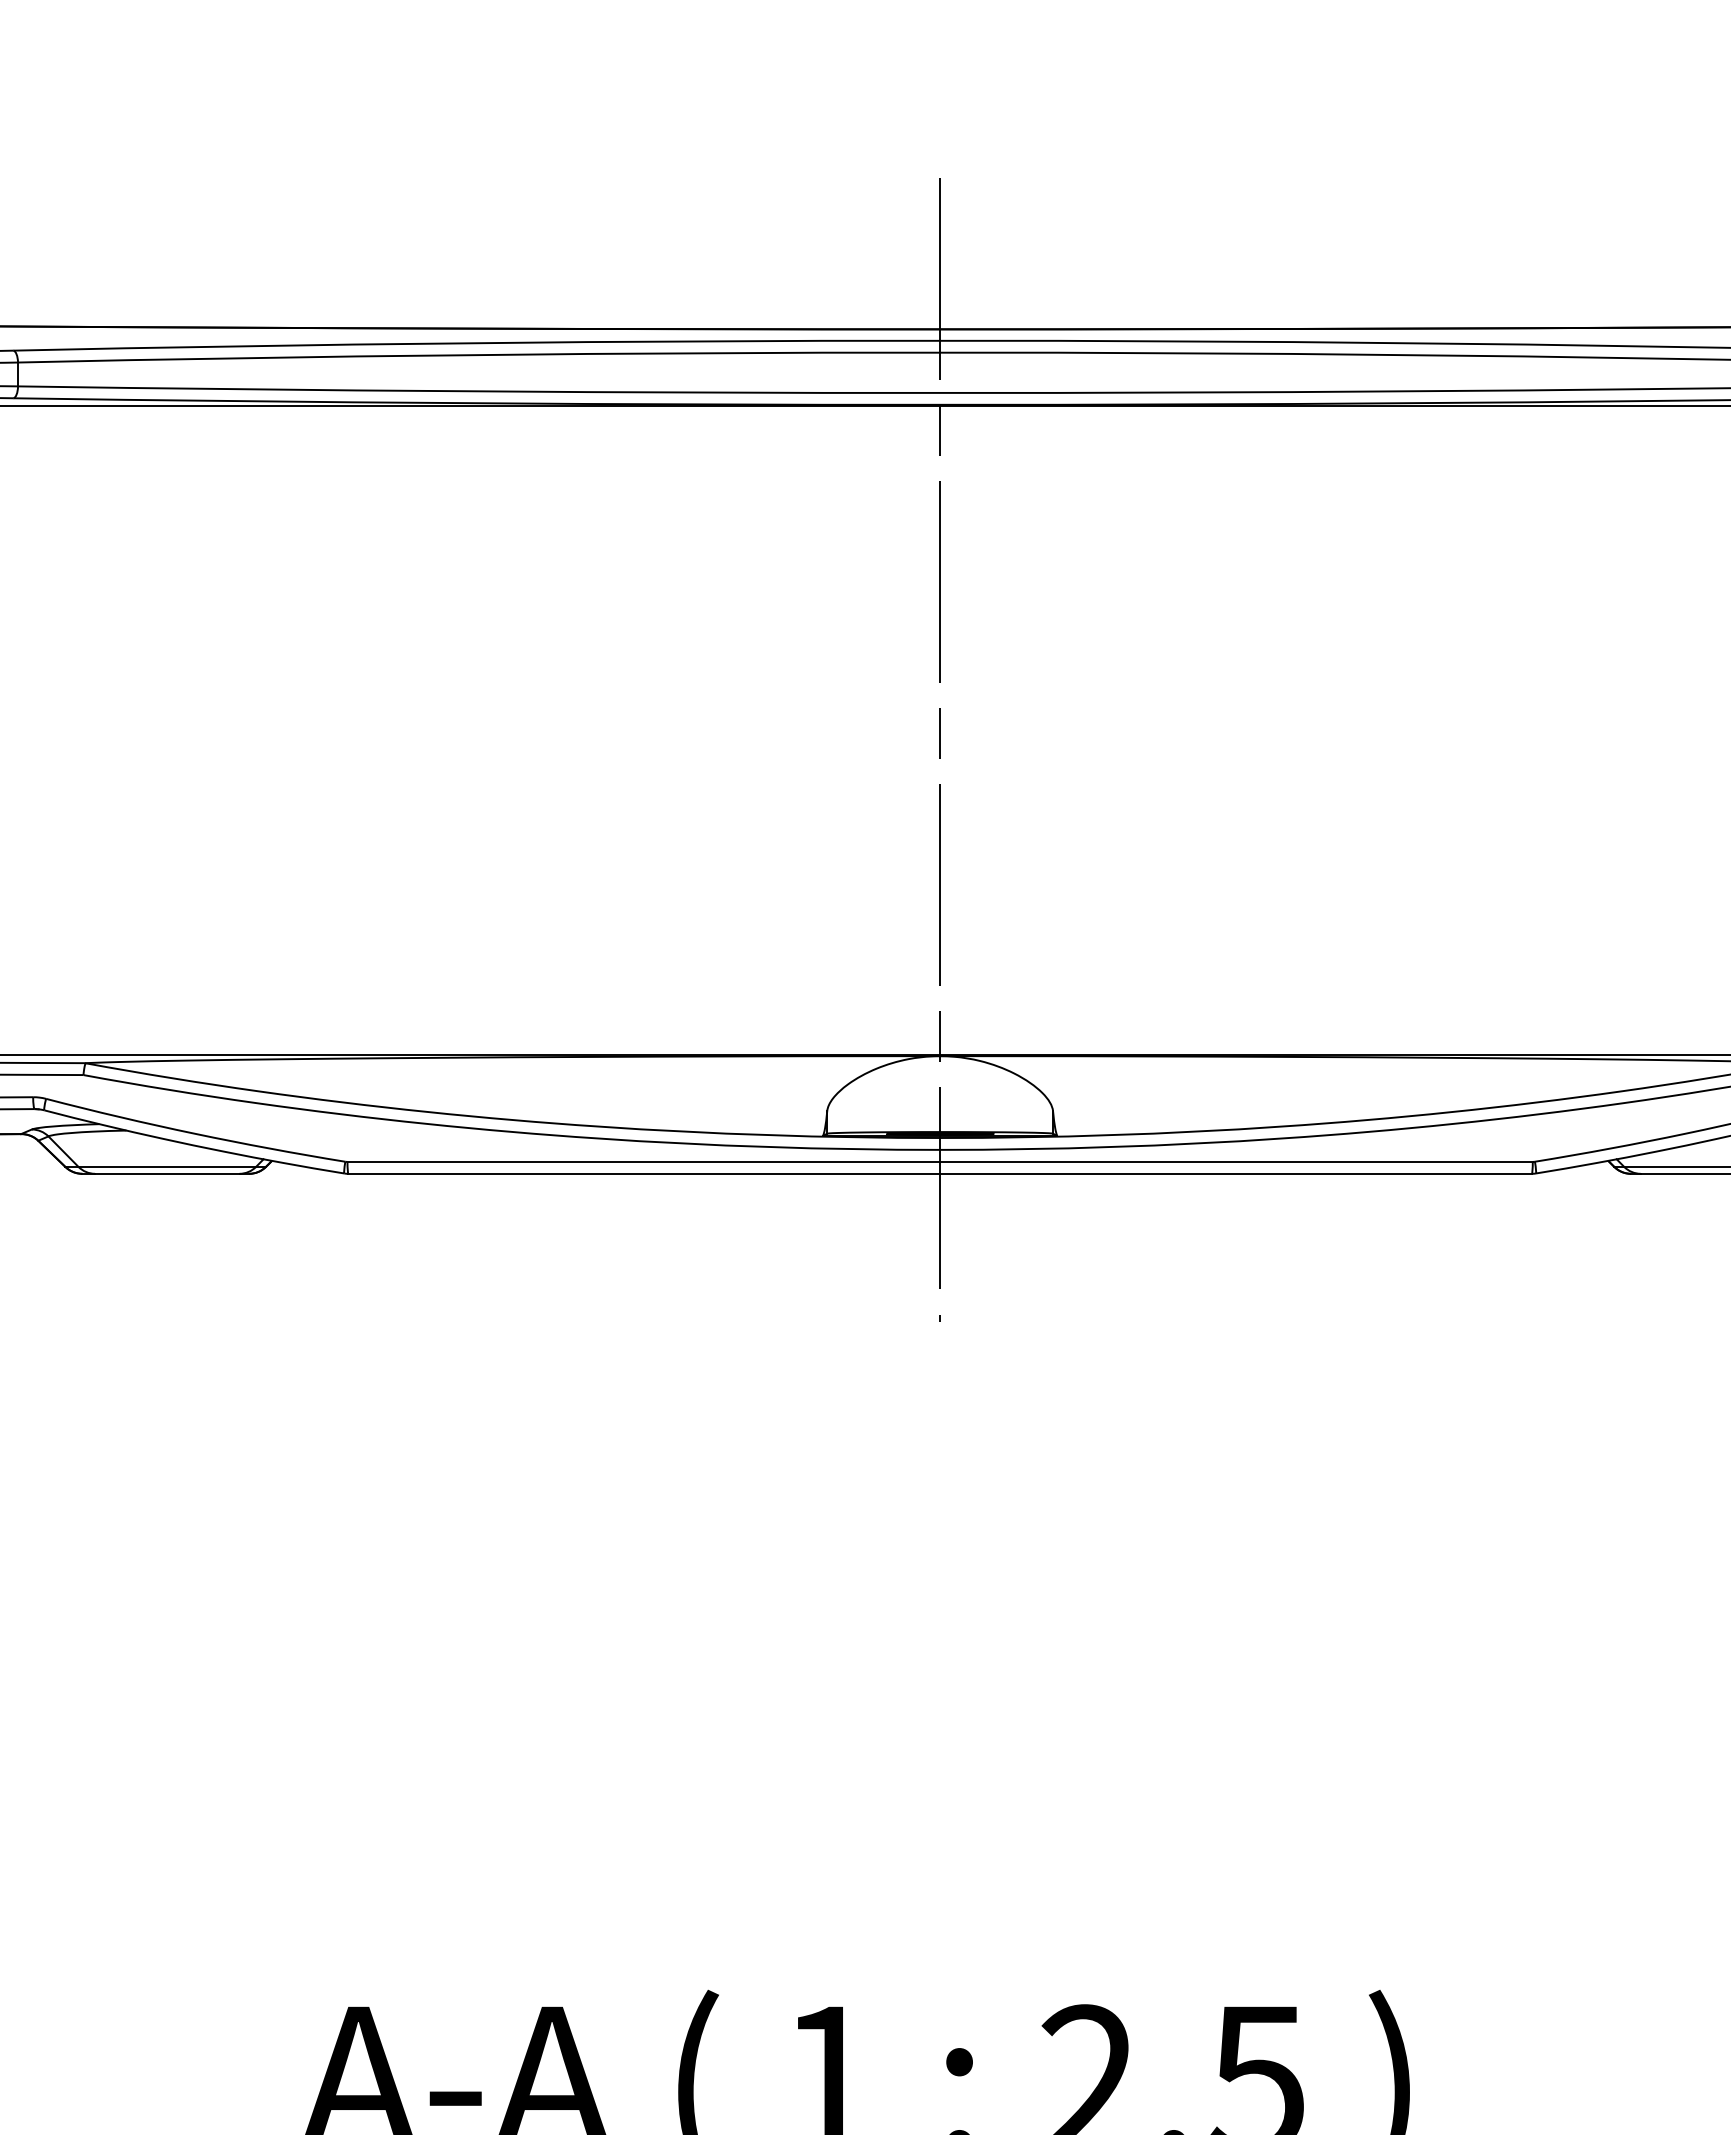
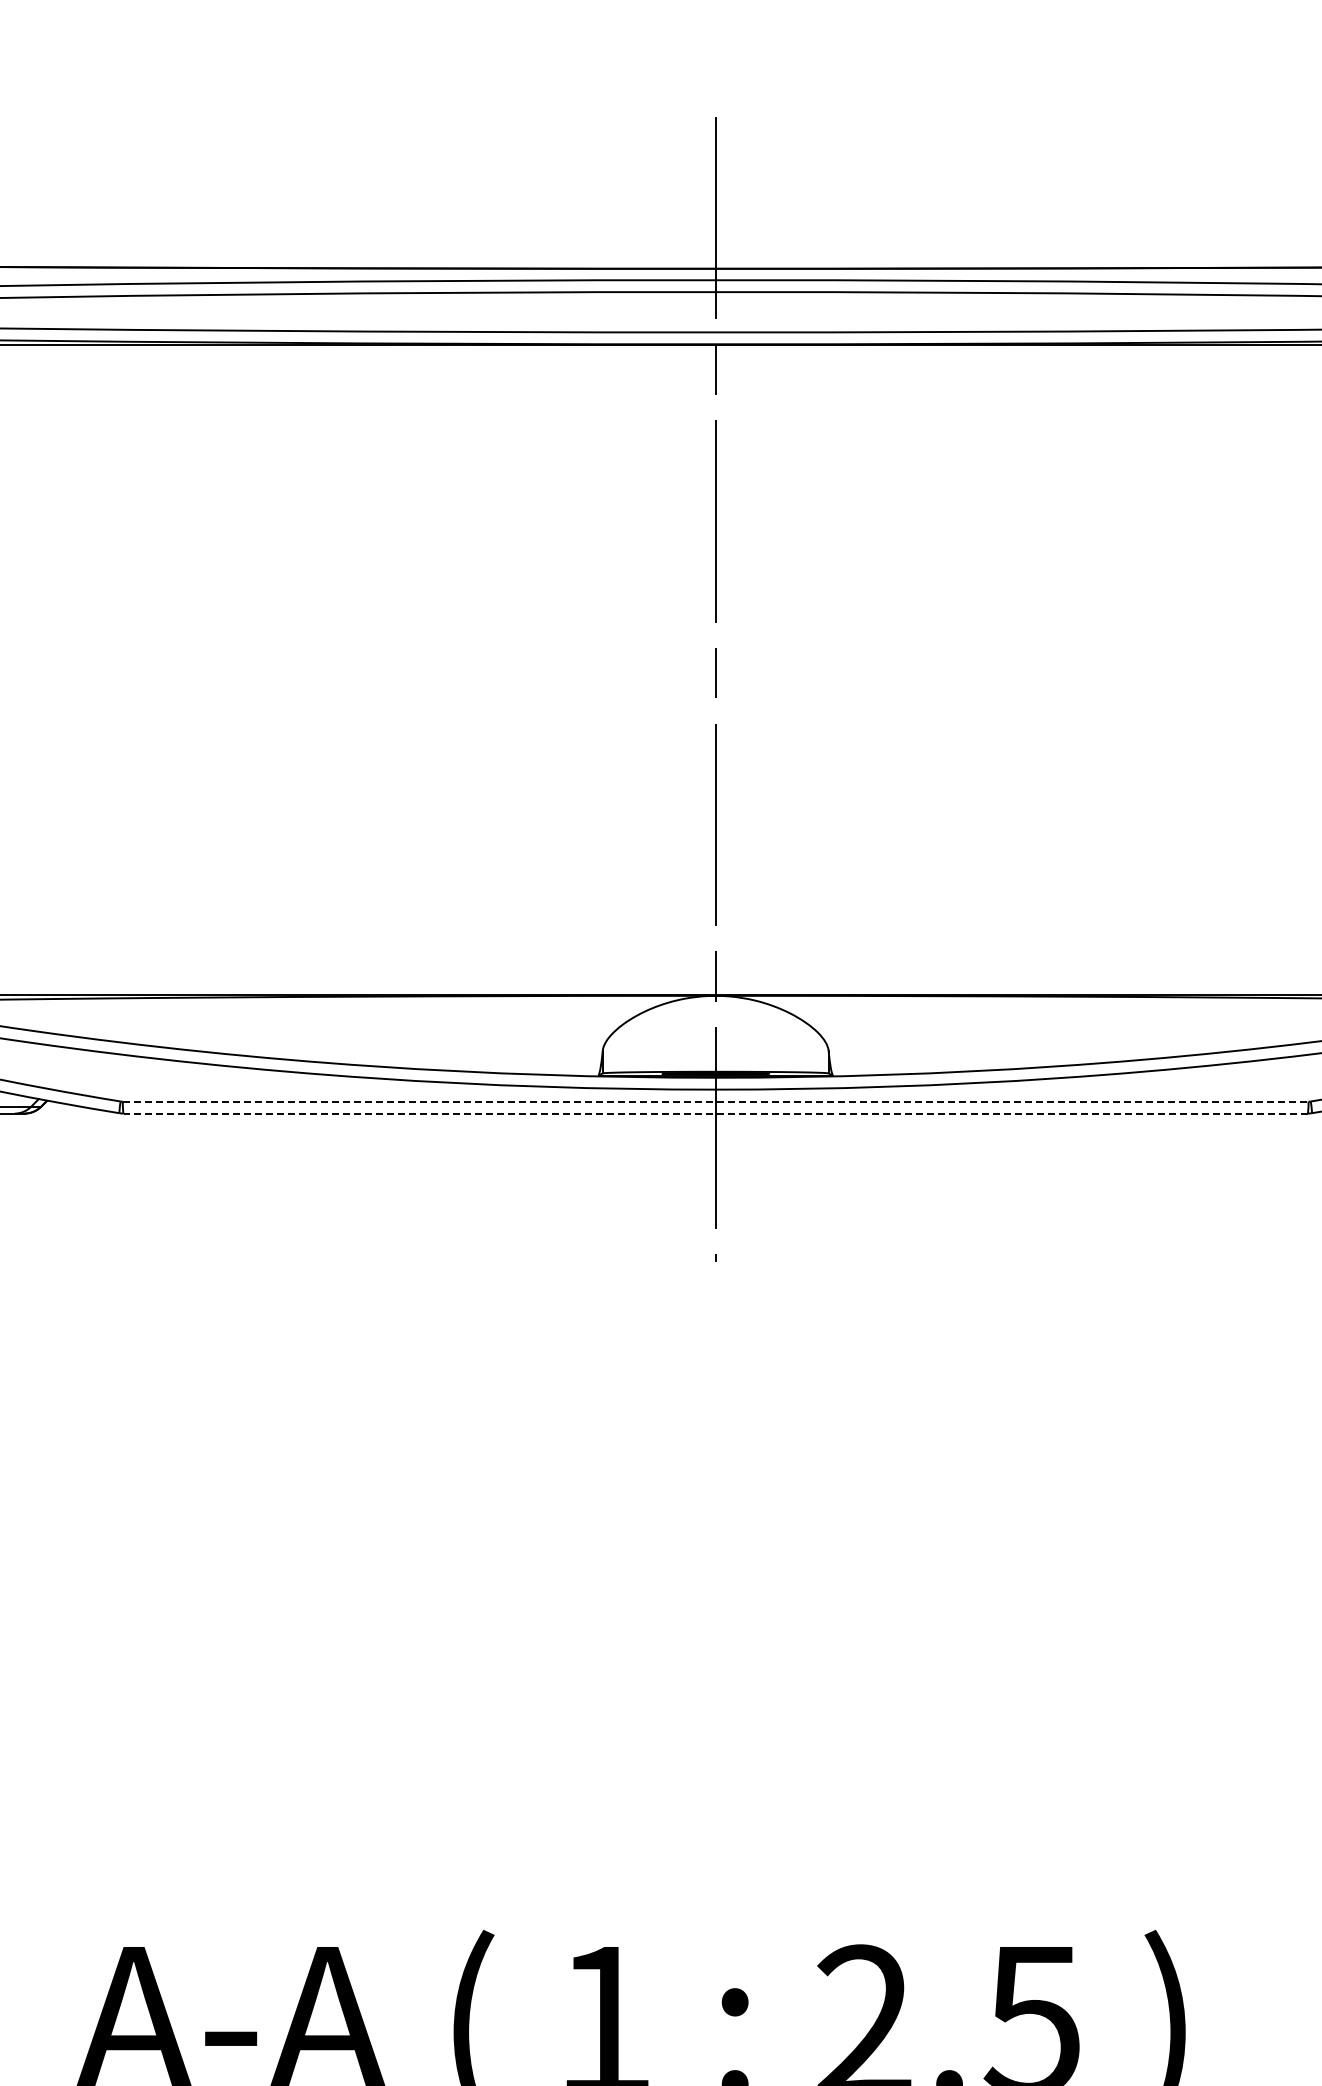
line: (940, 1161) -> (716, 1101), solid -> dashed
line: (940, 1173) -> (716, 1113), solid -> dashed

